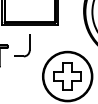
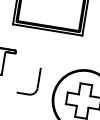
part: (29, 45) -> (38, 82), moved

